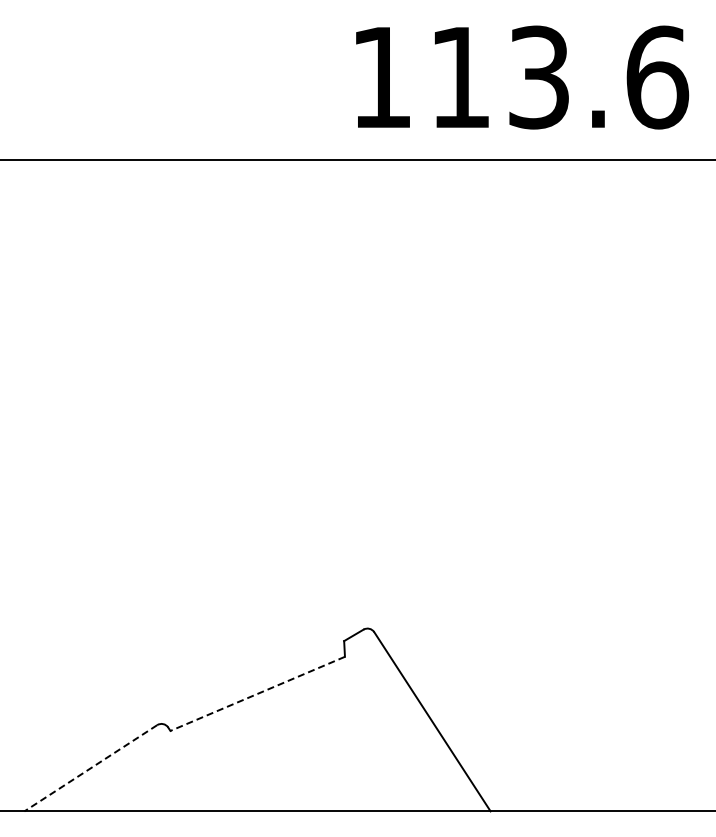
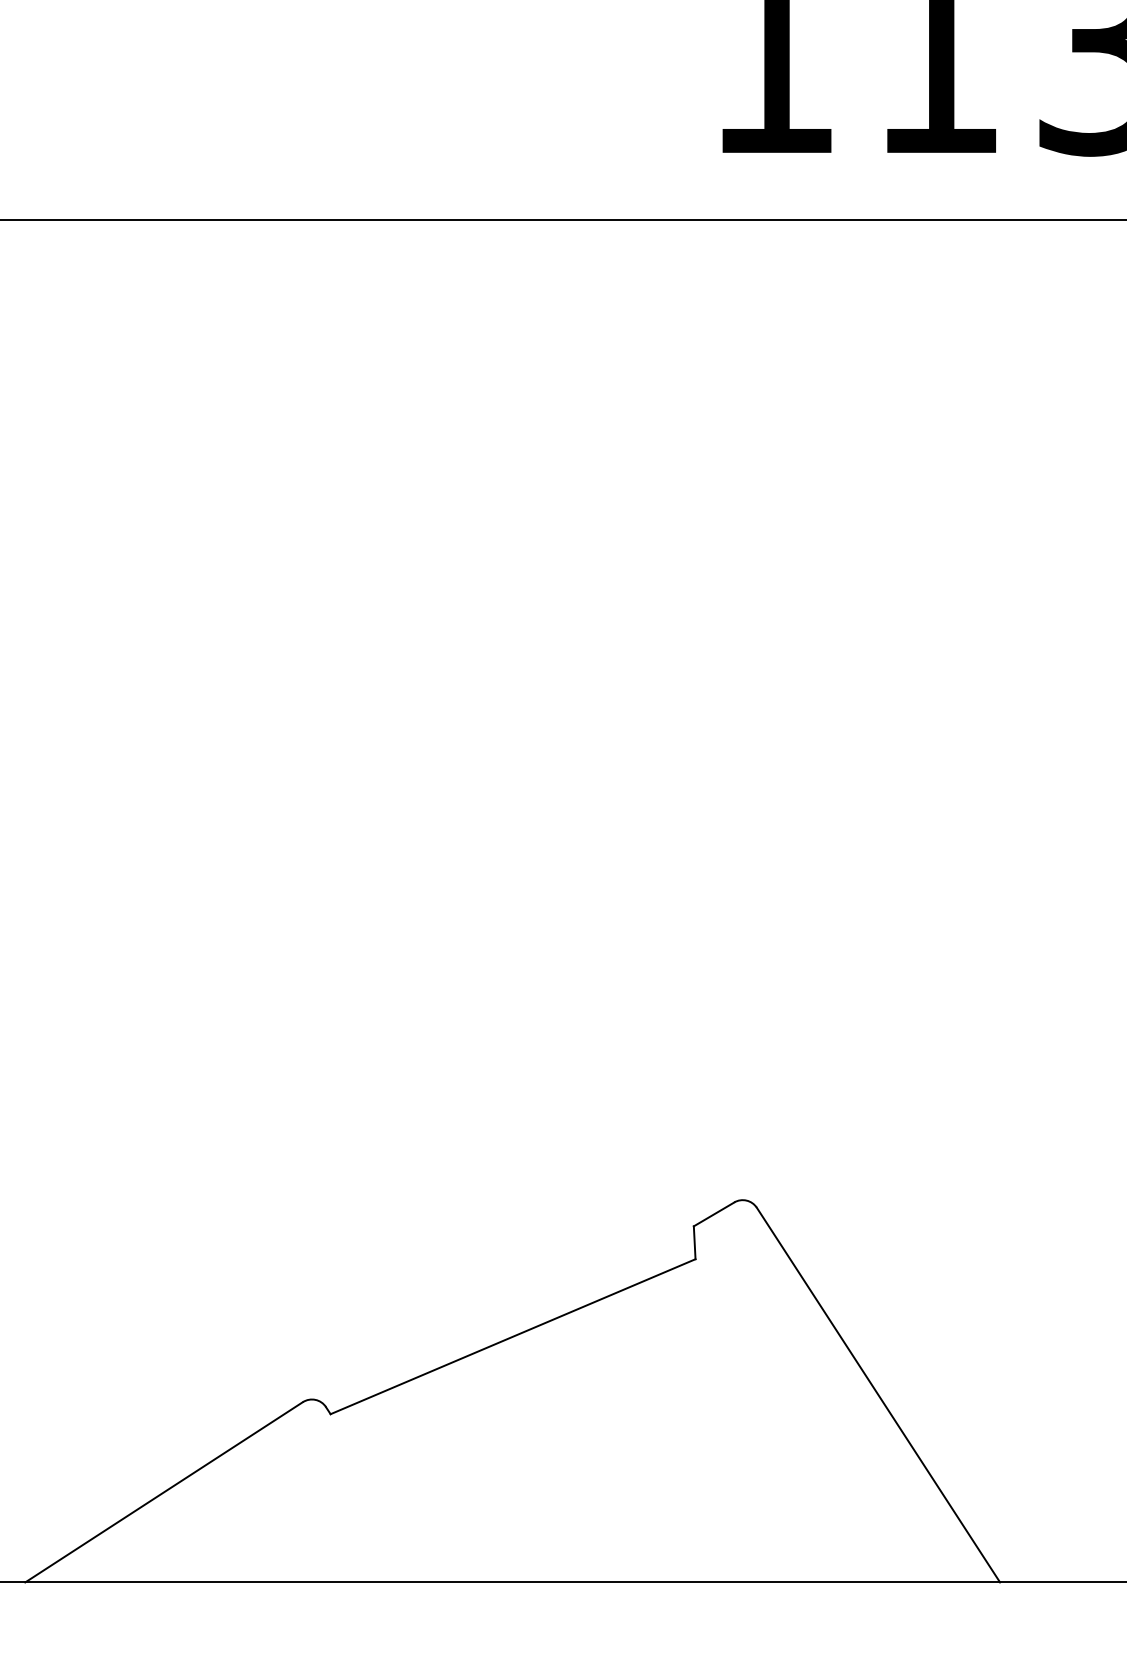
line: (257, 693) -> (512, 1335), dashed -> solid
line: (90, 768) -> (163, 1492), dashed -> solid

